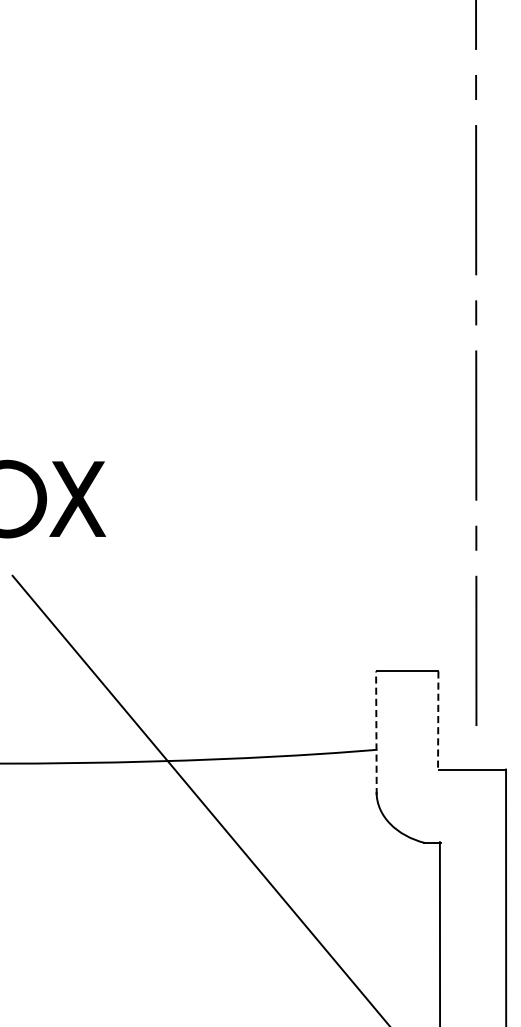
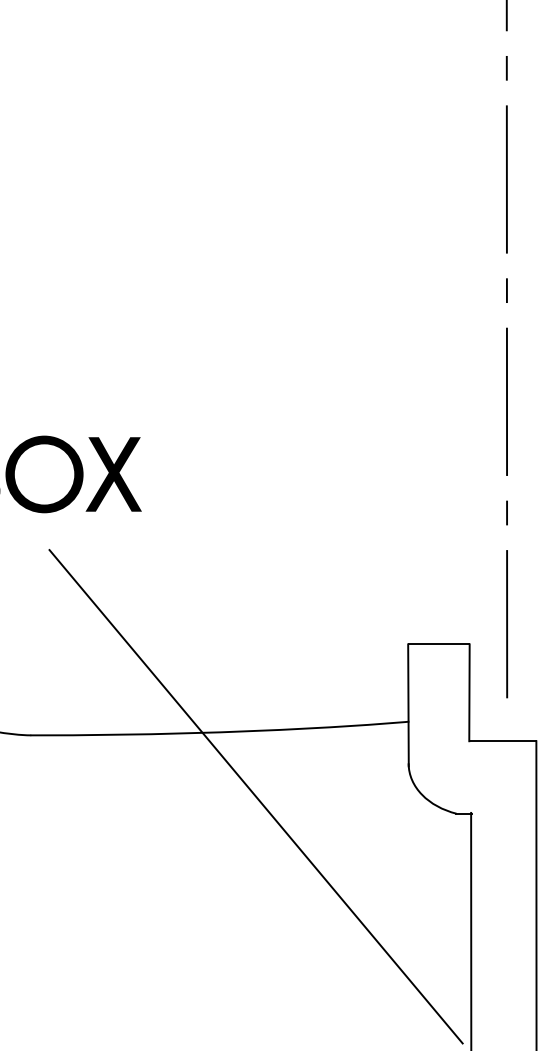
line: (438, 721) -> (469, 693), dashed -> solid
line: (376, 732) -> (408, 704), dashed -> solid

